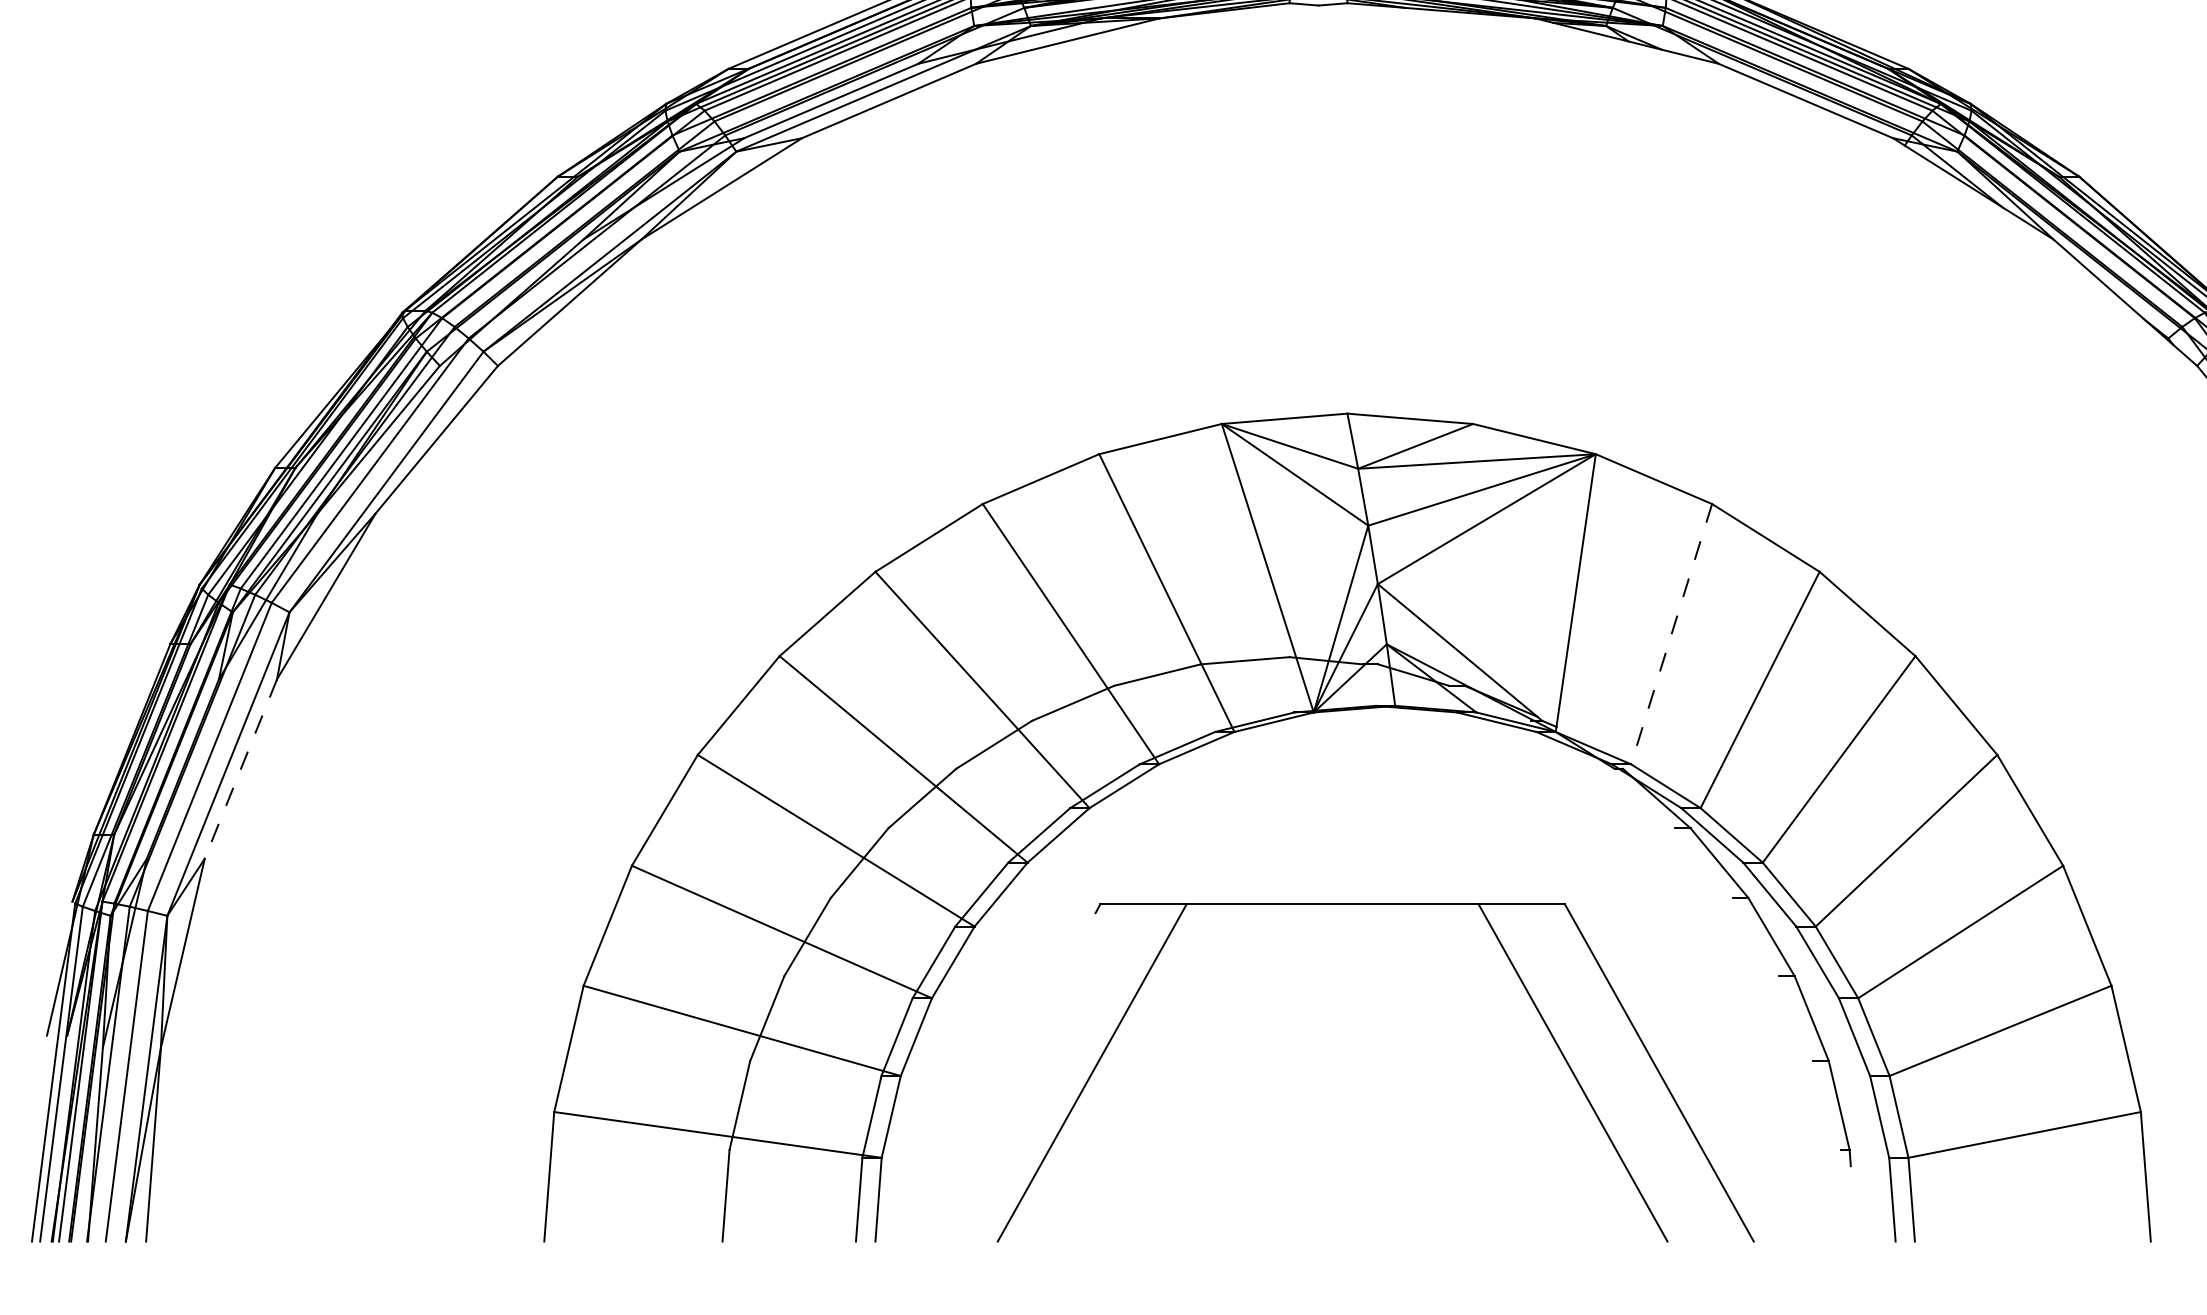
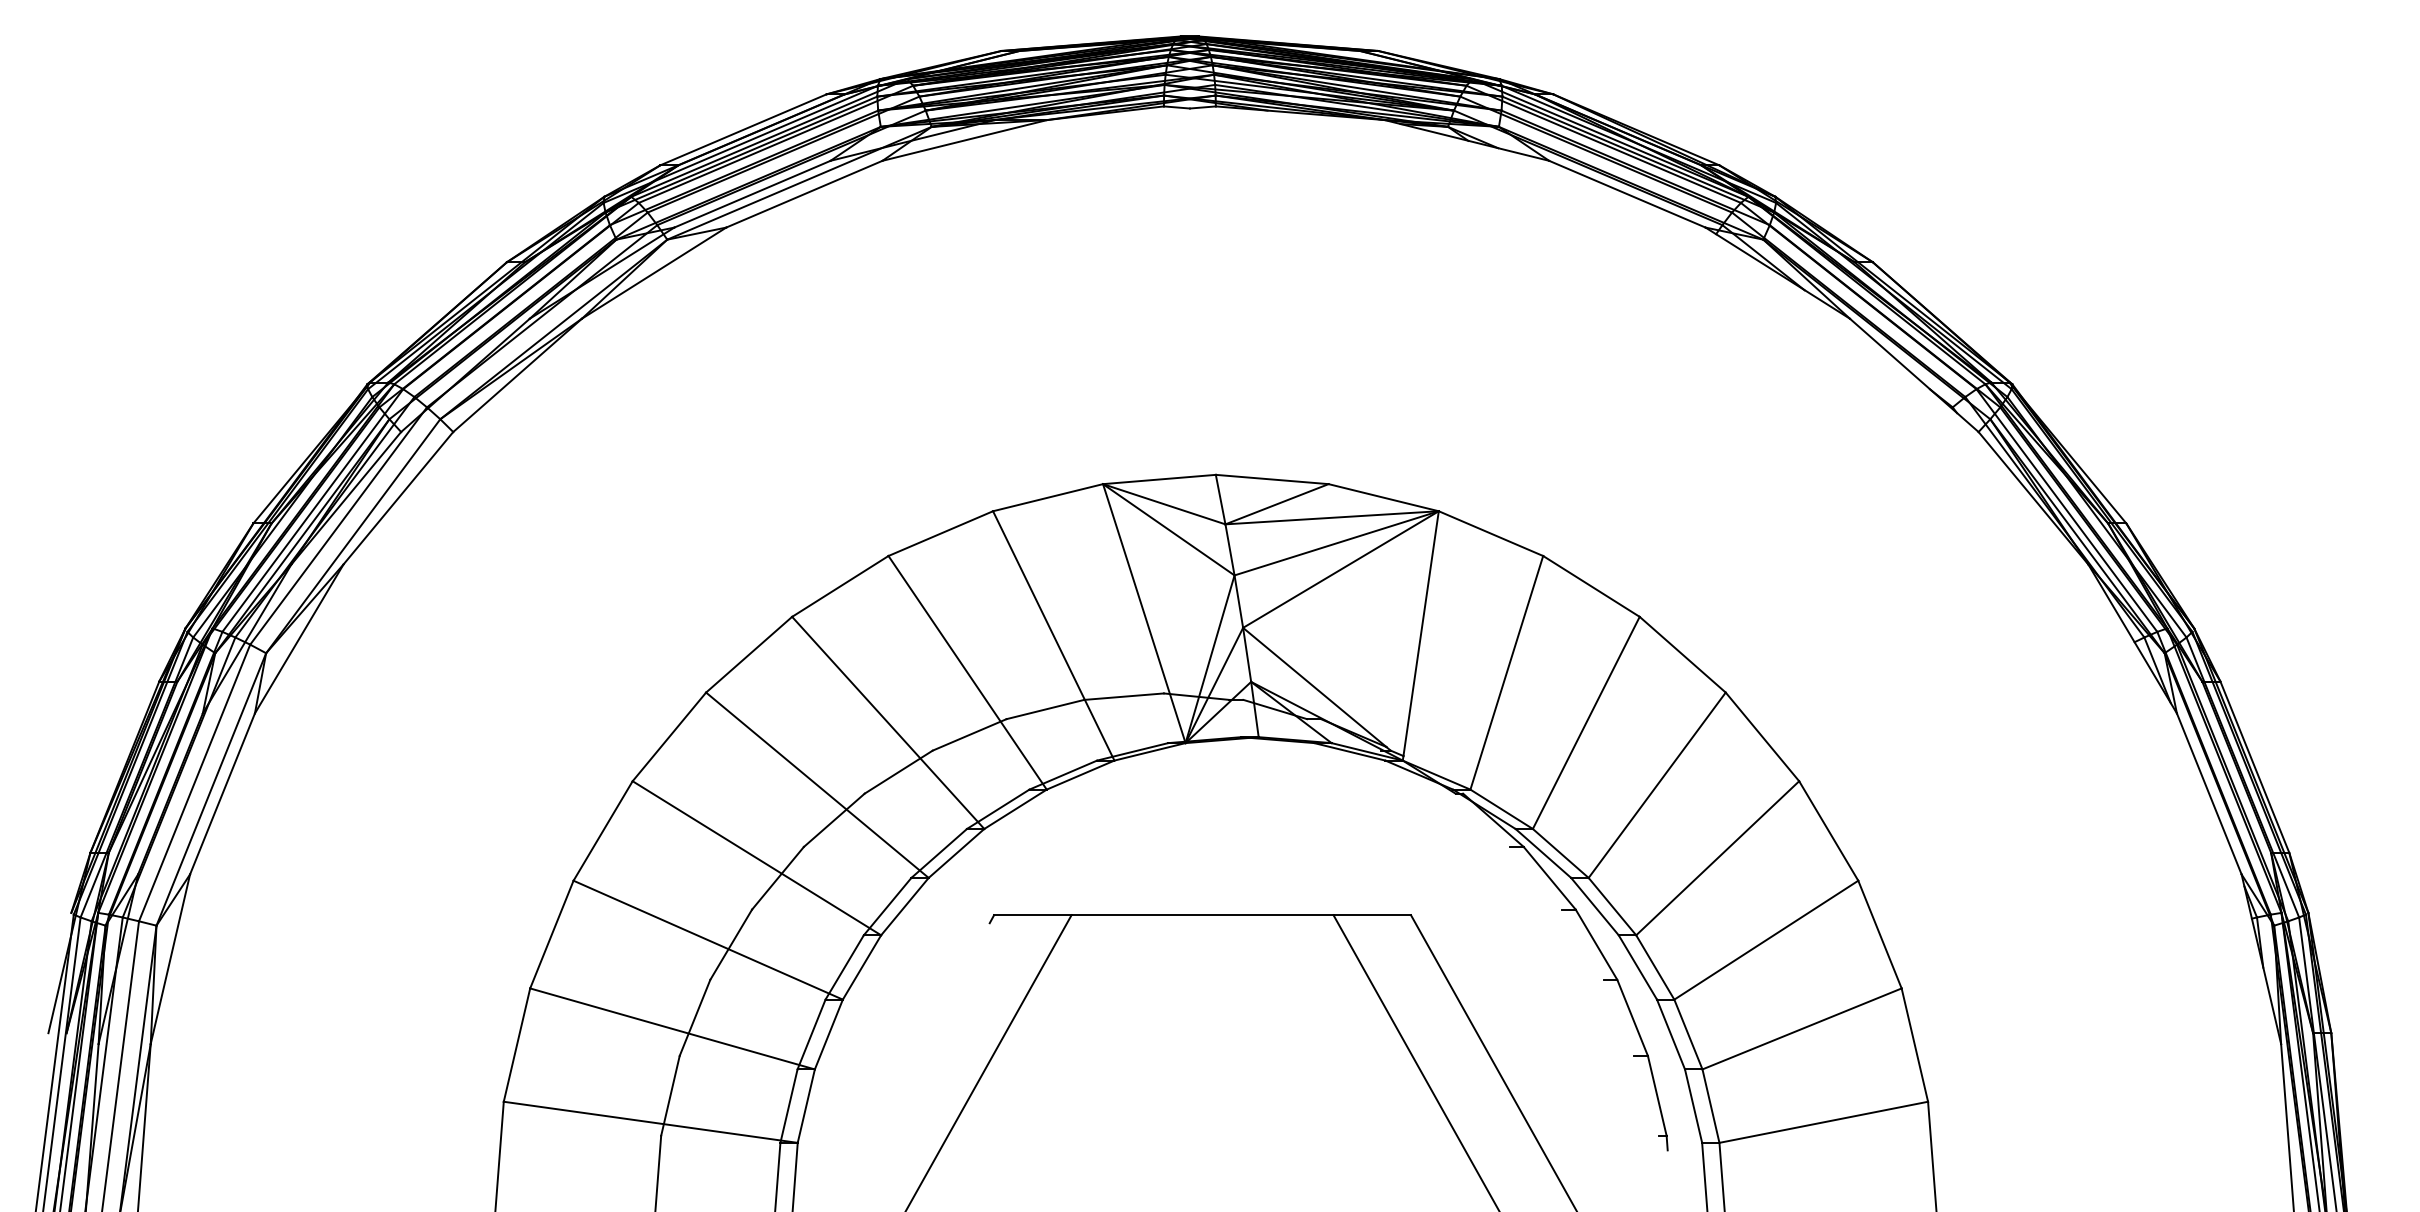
line: (1671, 634) -> (1506, 673), dashed -> solid
line: (240, 768) -> (222, 793), dashed -> solid

